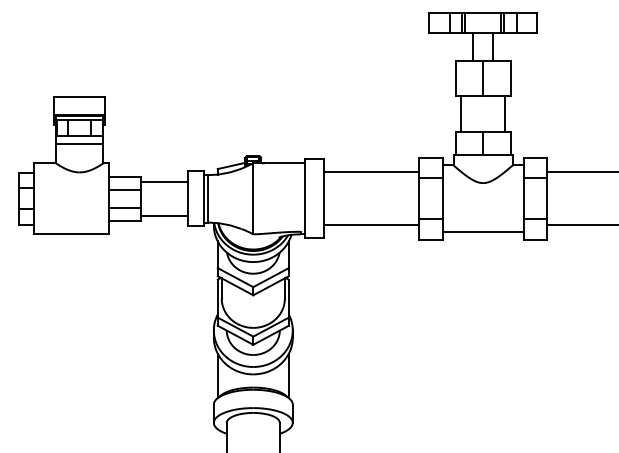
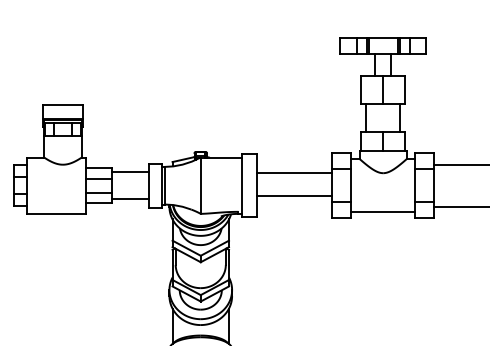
line: (79, 143) -> (62, 141), removed
line: (371, 172) -> (294, 196), moved
line: (371, 225) -> (294, 173), moved

